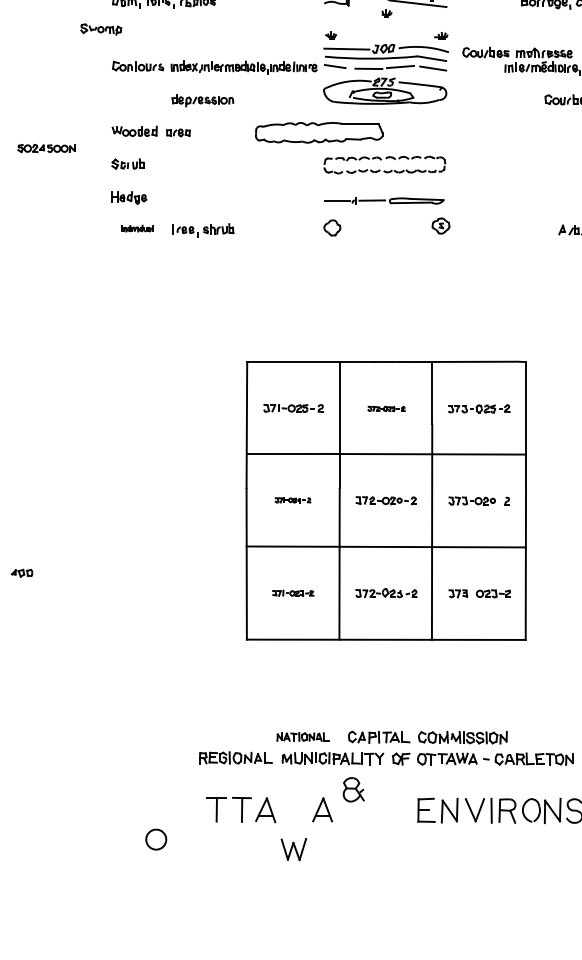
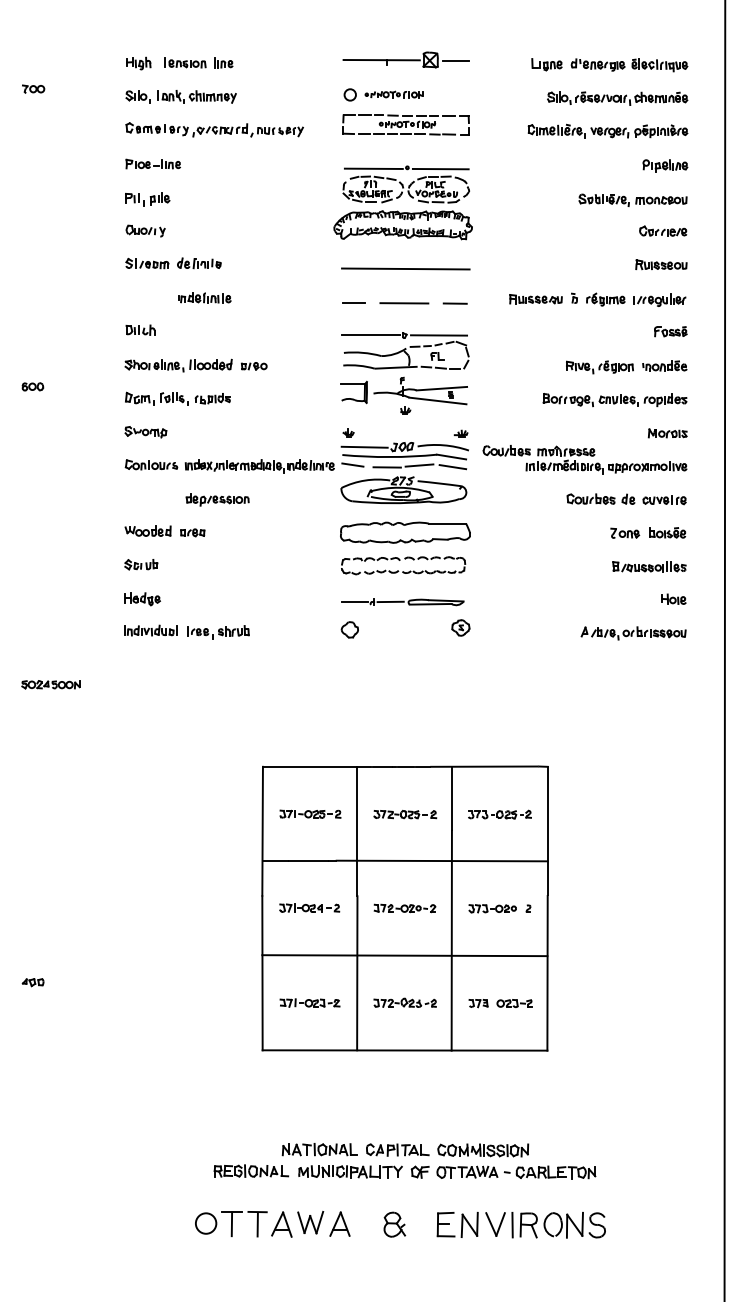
part: (100, 29) -> (145, 432), moved
part: (319, 132) -> (405, 532), moved
part: (46, 148) -> (50, 684), moved
part: (137, 228) -> (150, 630), size x1.67
part: (386, 408) -> (405, 814), size x1.67
part: (292, 499) -> (309, 907), size x1.67
part: (292, 592) -> (309, 1002), size x1.43
part: (302, 736) -> (319, 1149), size x1.43
part: (353, 789) -> (394, 1224), moved
circle: (156, 839) -> (206, 1223), moved
part: (293, 849) -> (310, 1222), moved

